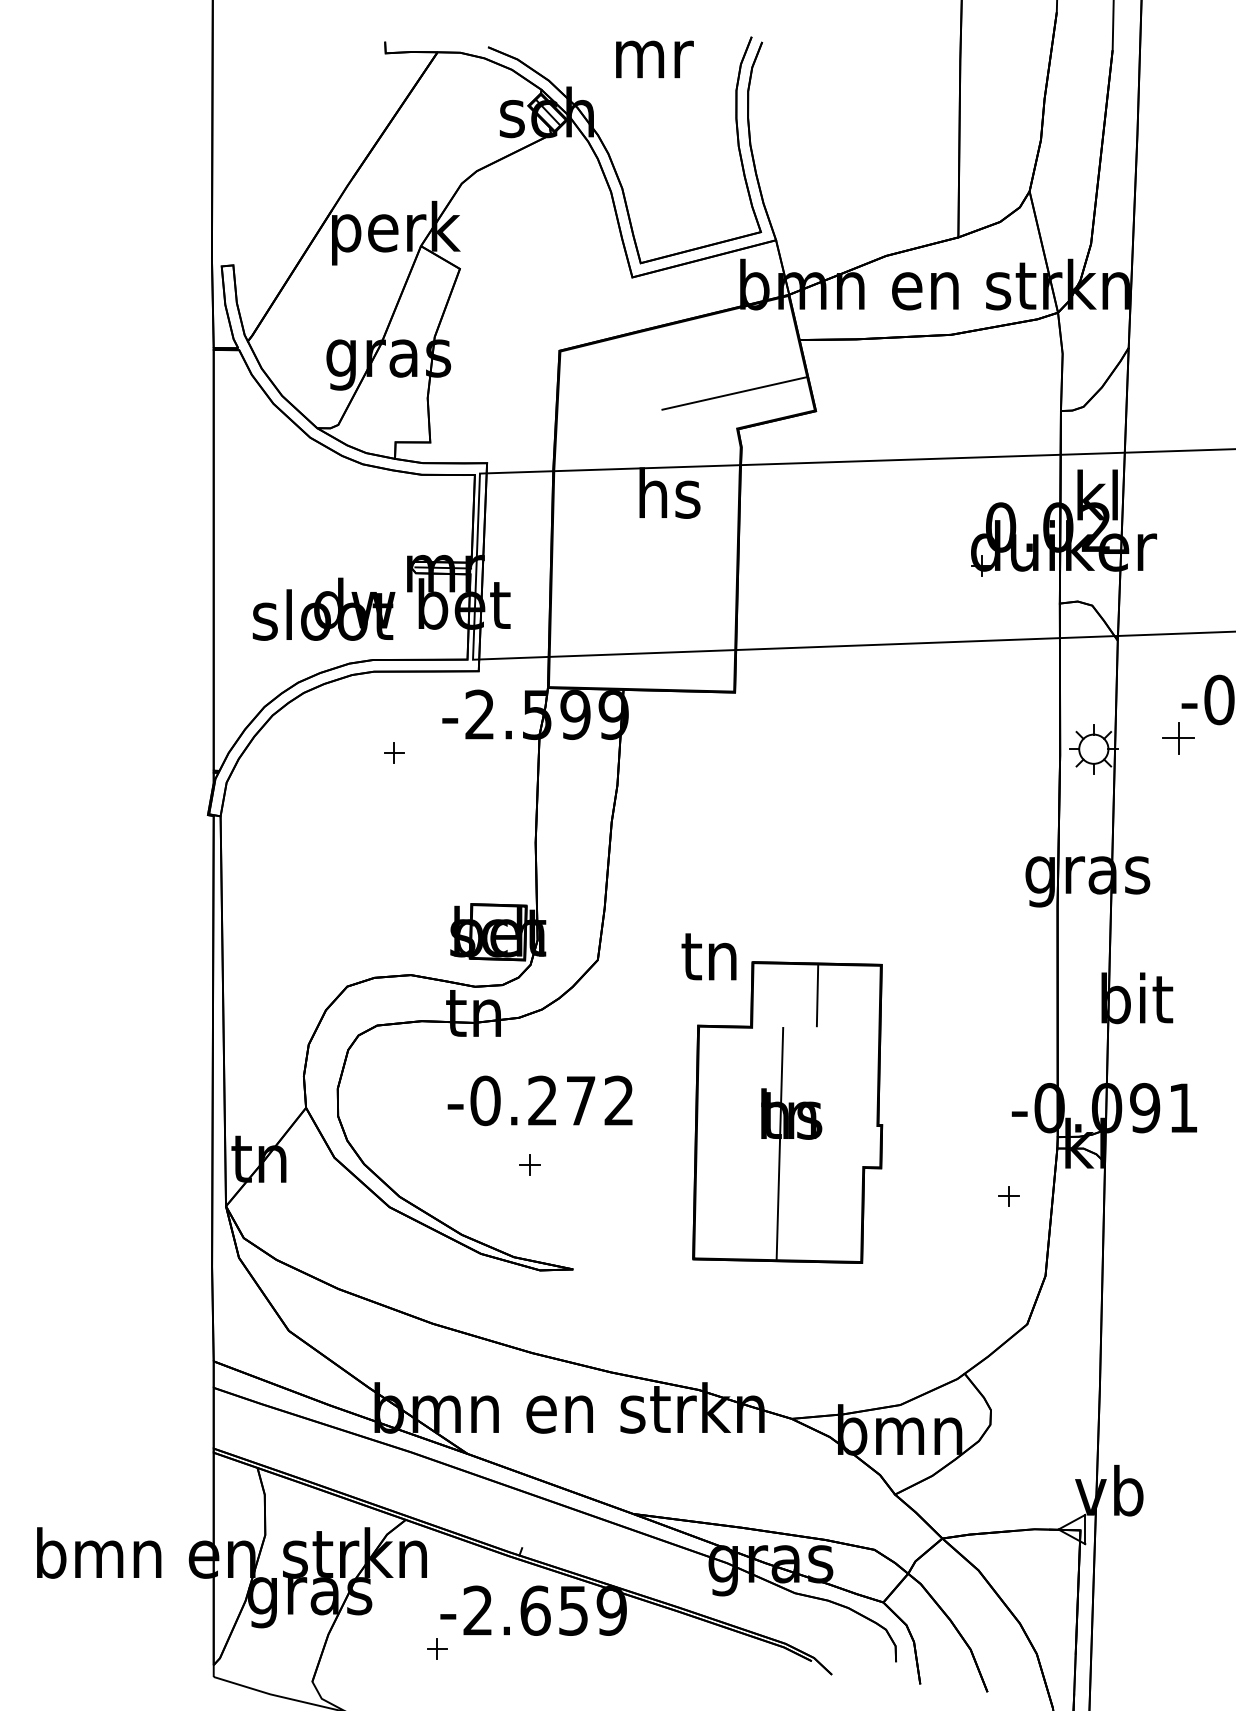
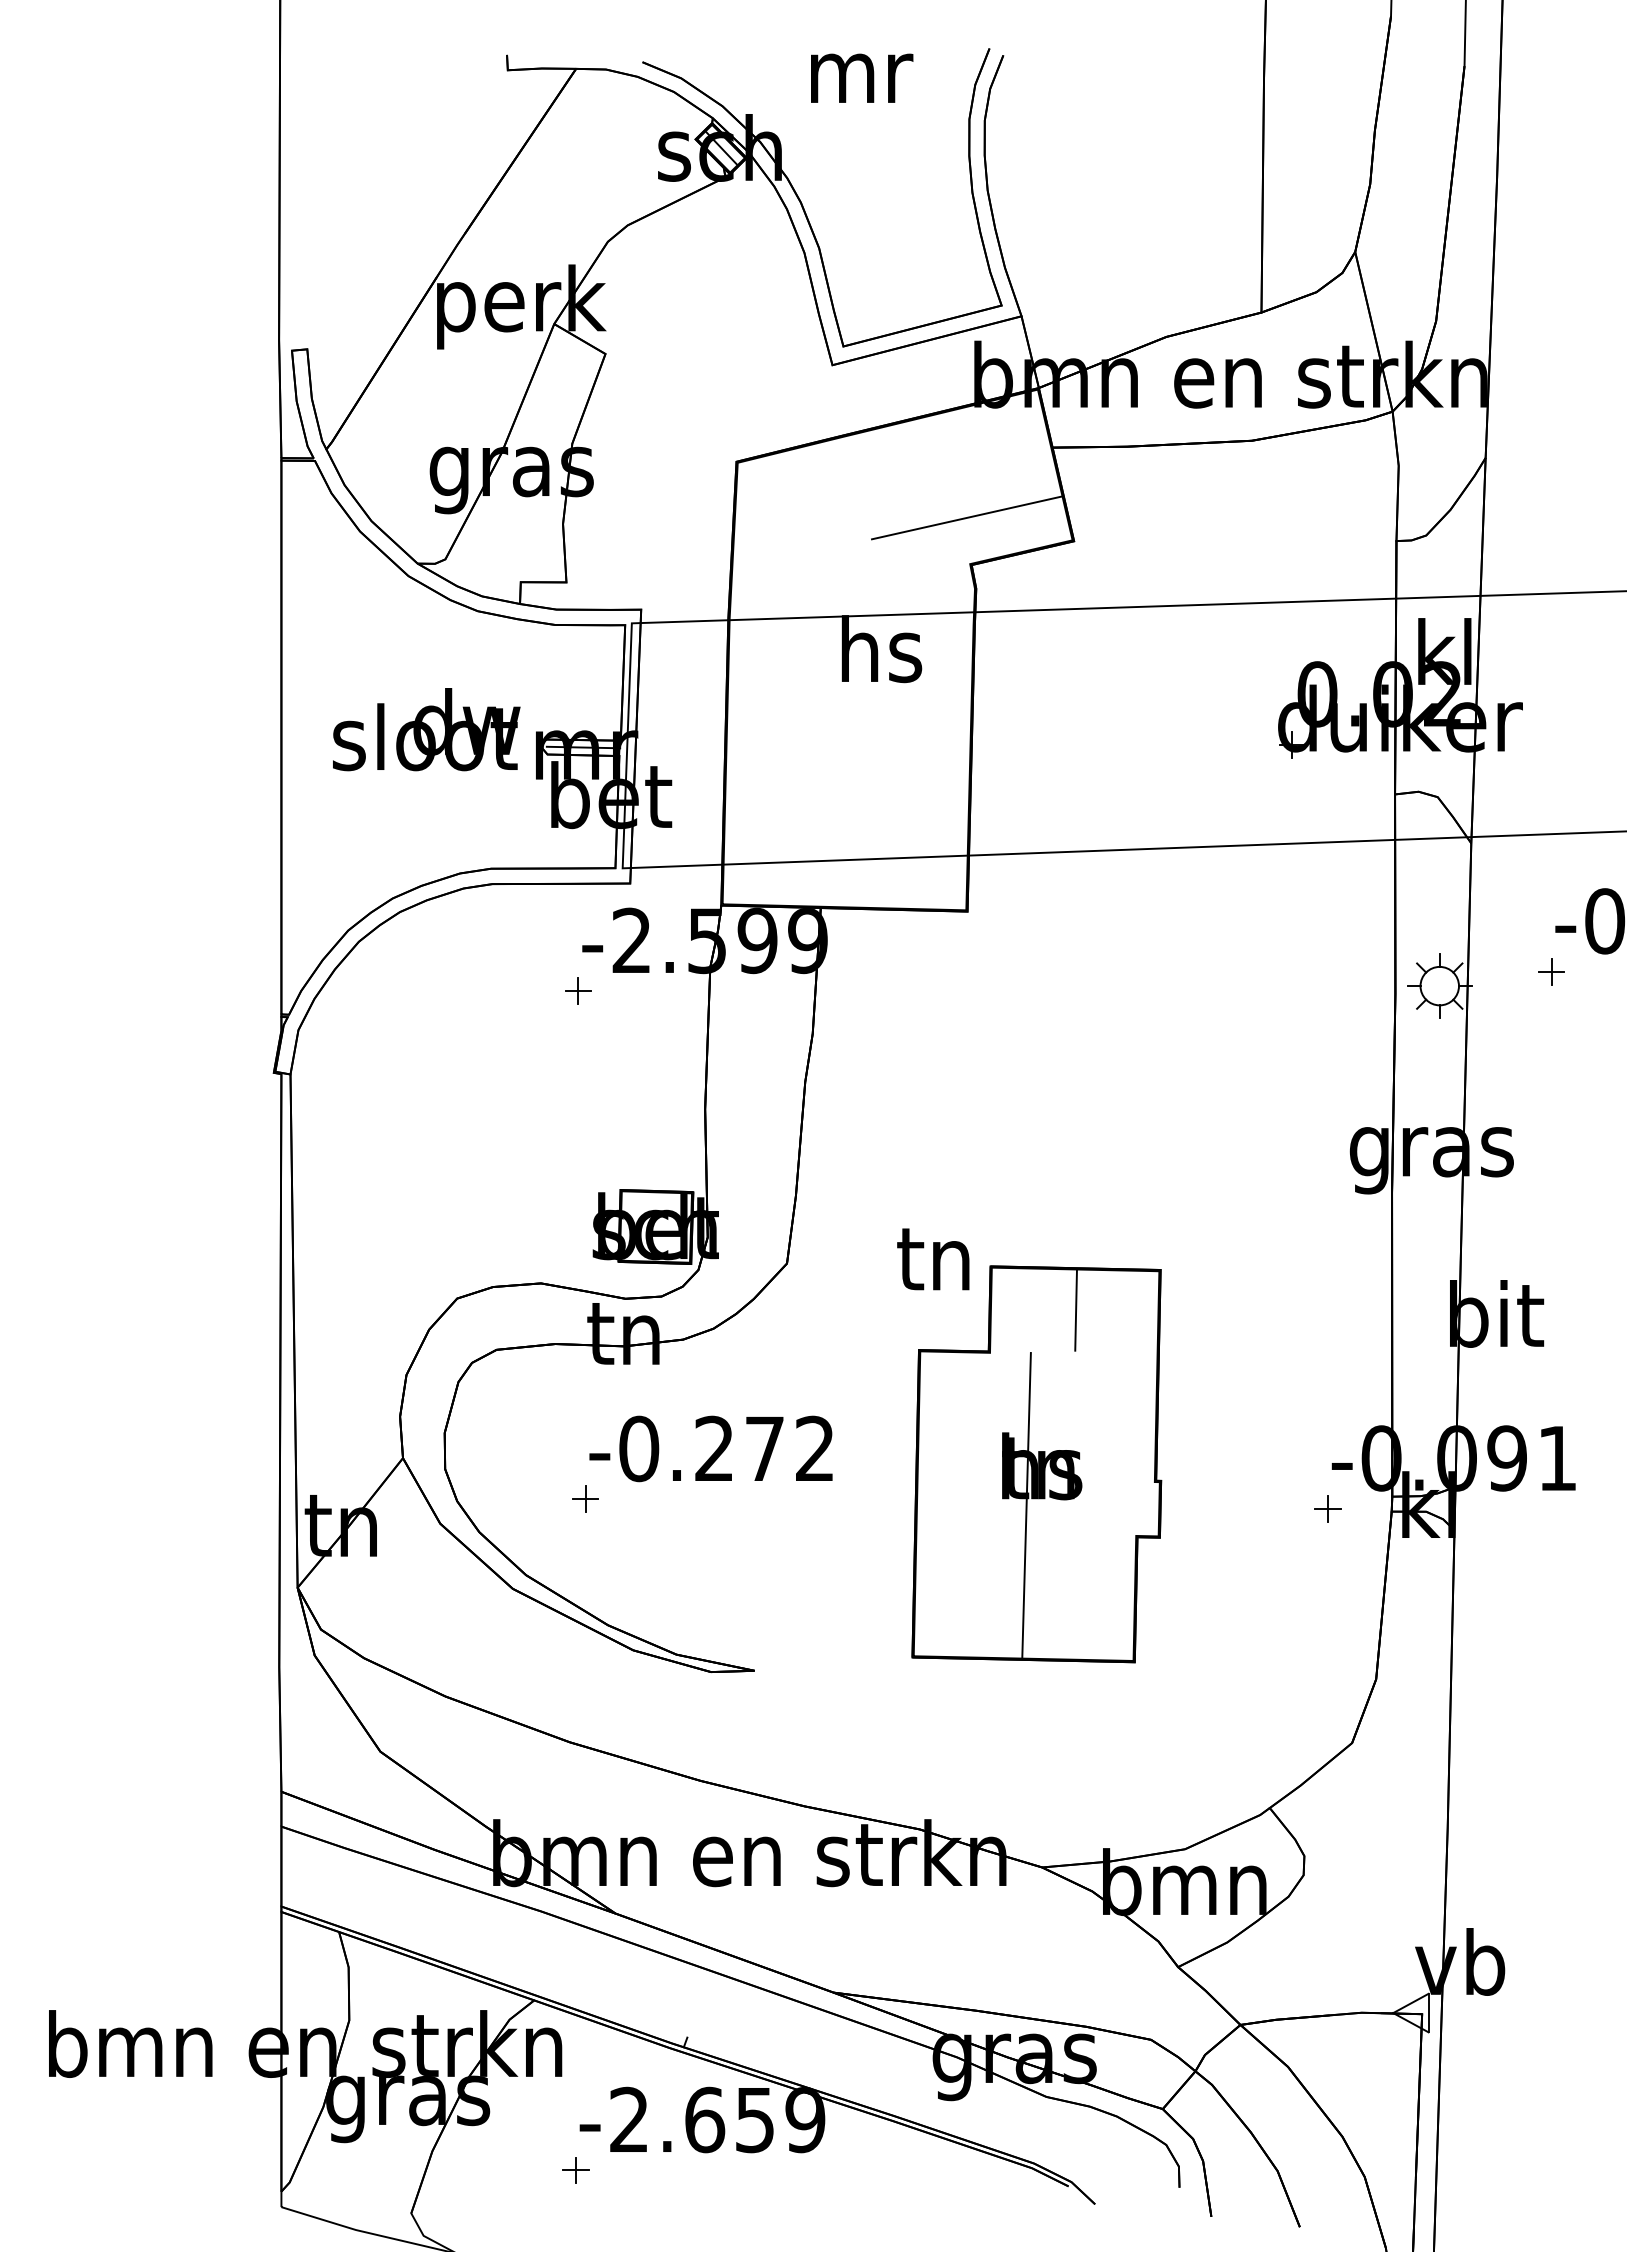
text: (323, 608) -> (425, 728), moved
part: (1178, 738) -> (1551, 972), size x0.62
part: (394, 752) -> (578, 990), moved
part: (529, 1164) -> (585, 1498), moved
part: (1008, 1196) -> (1327, 1508), moved

